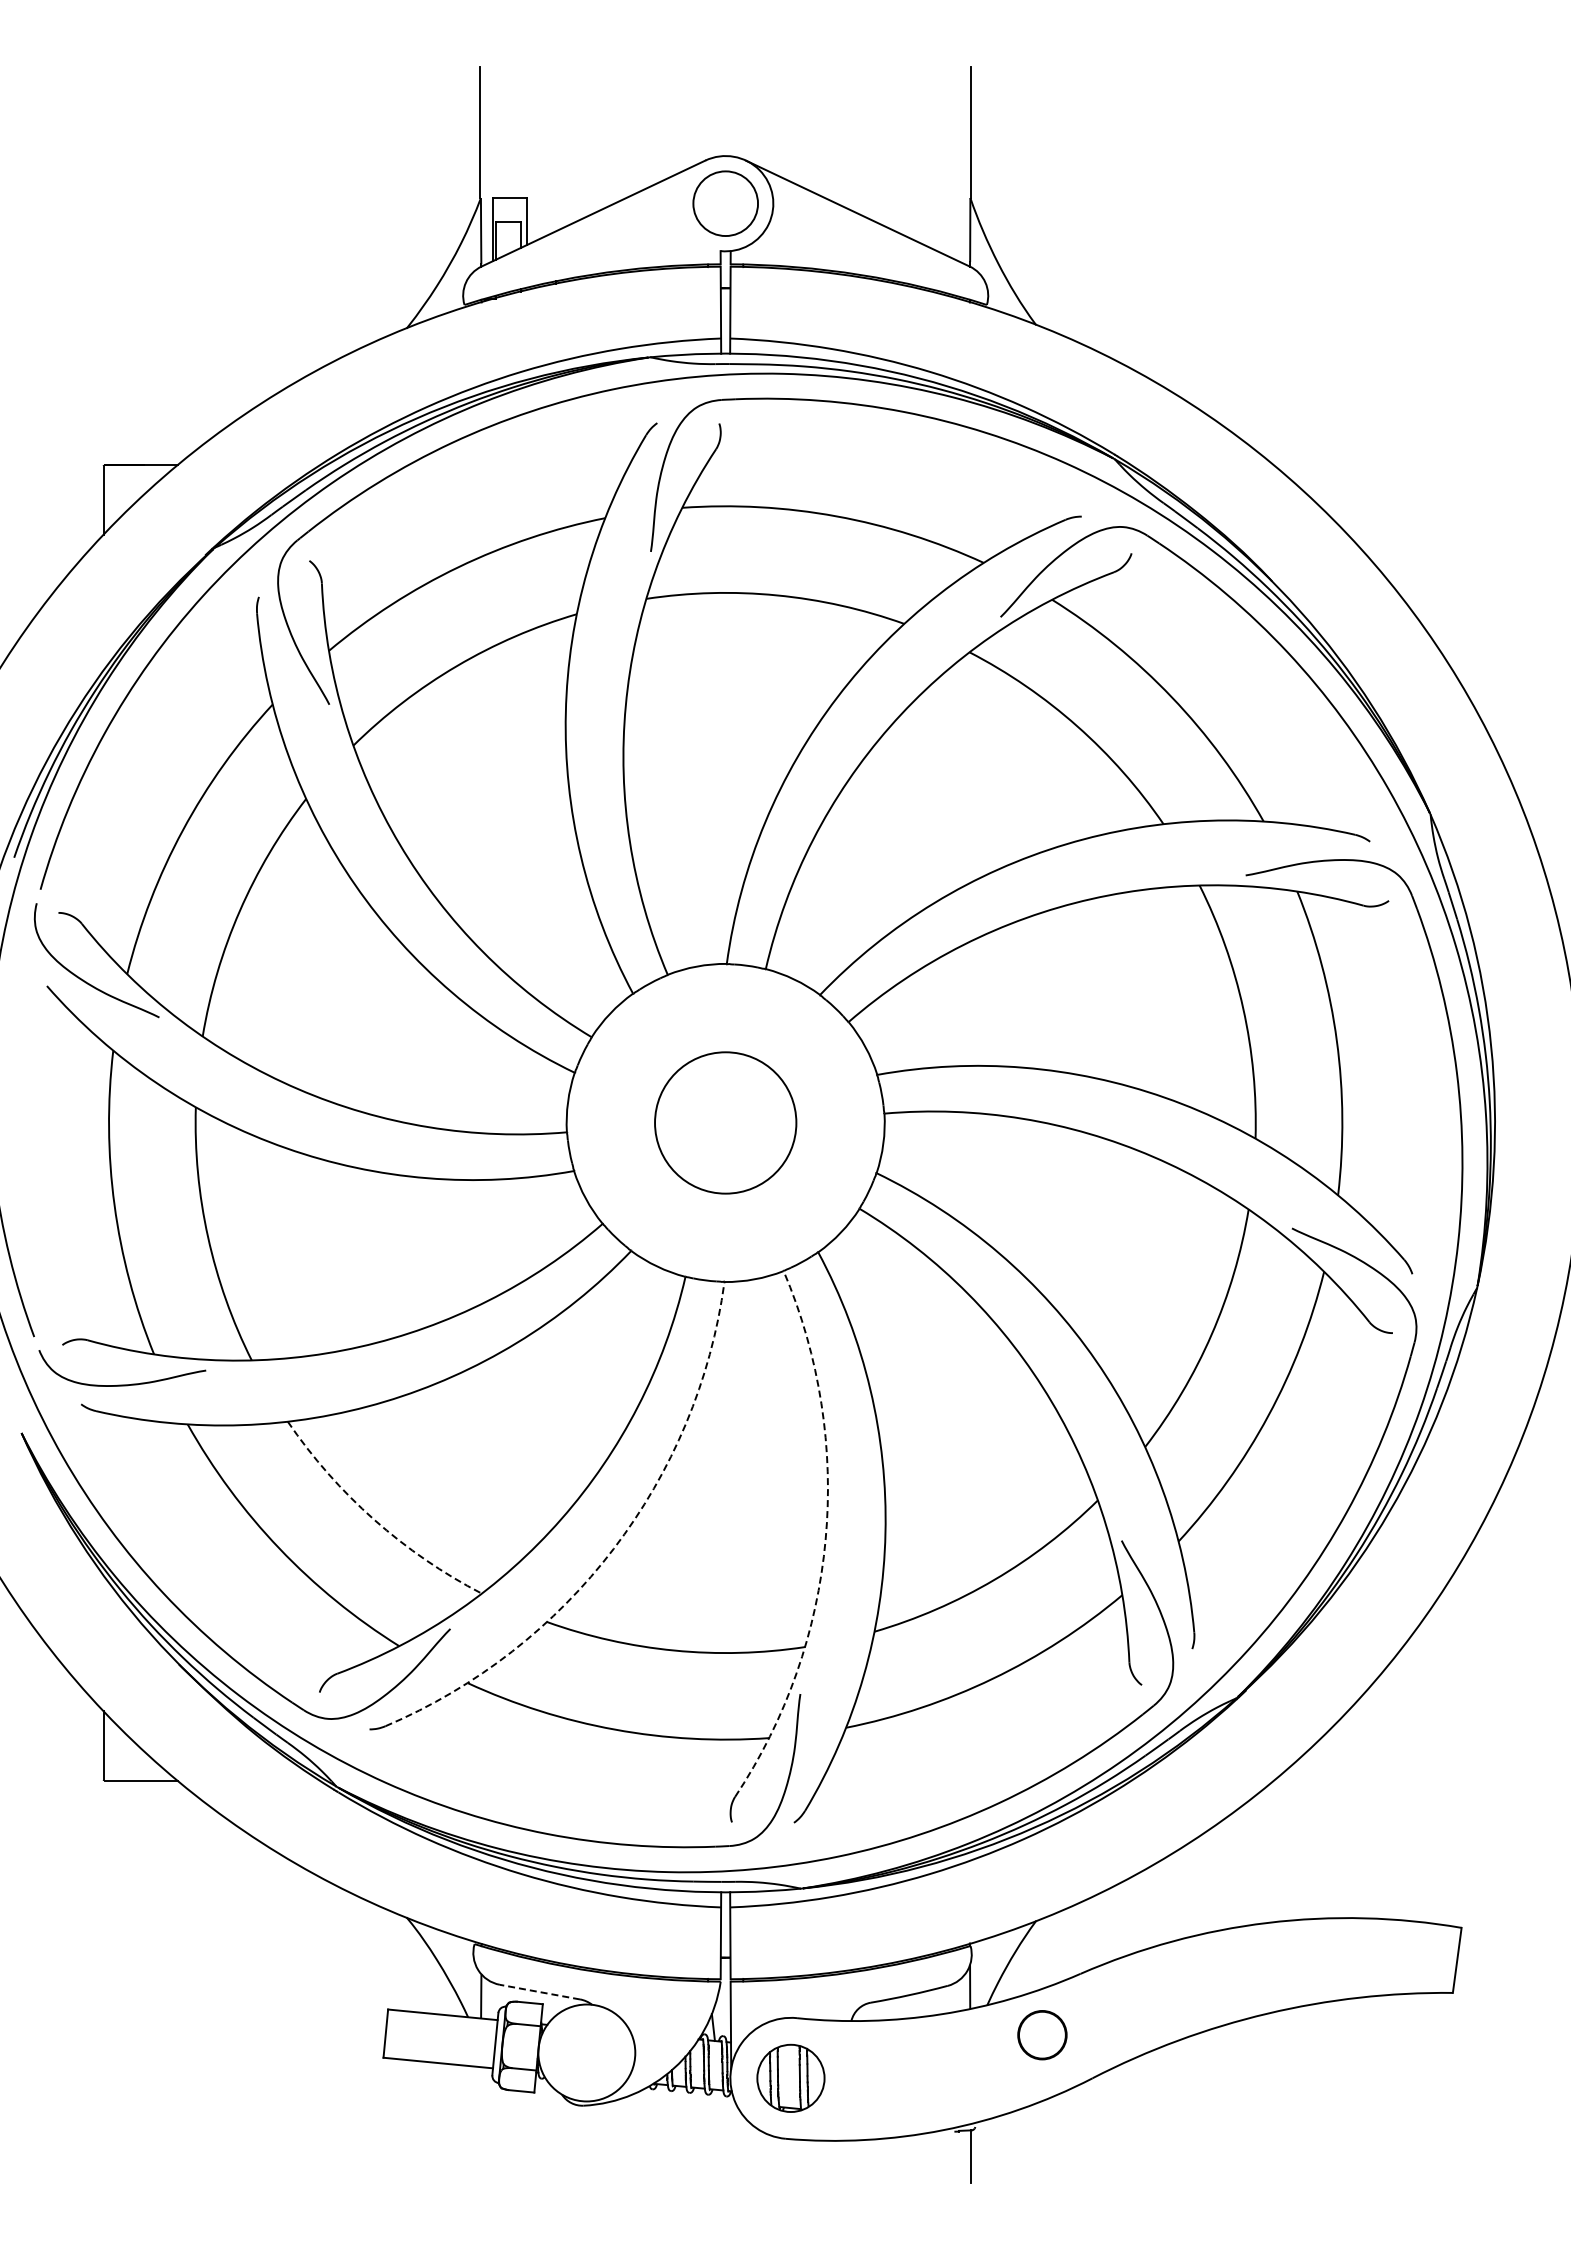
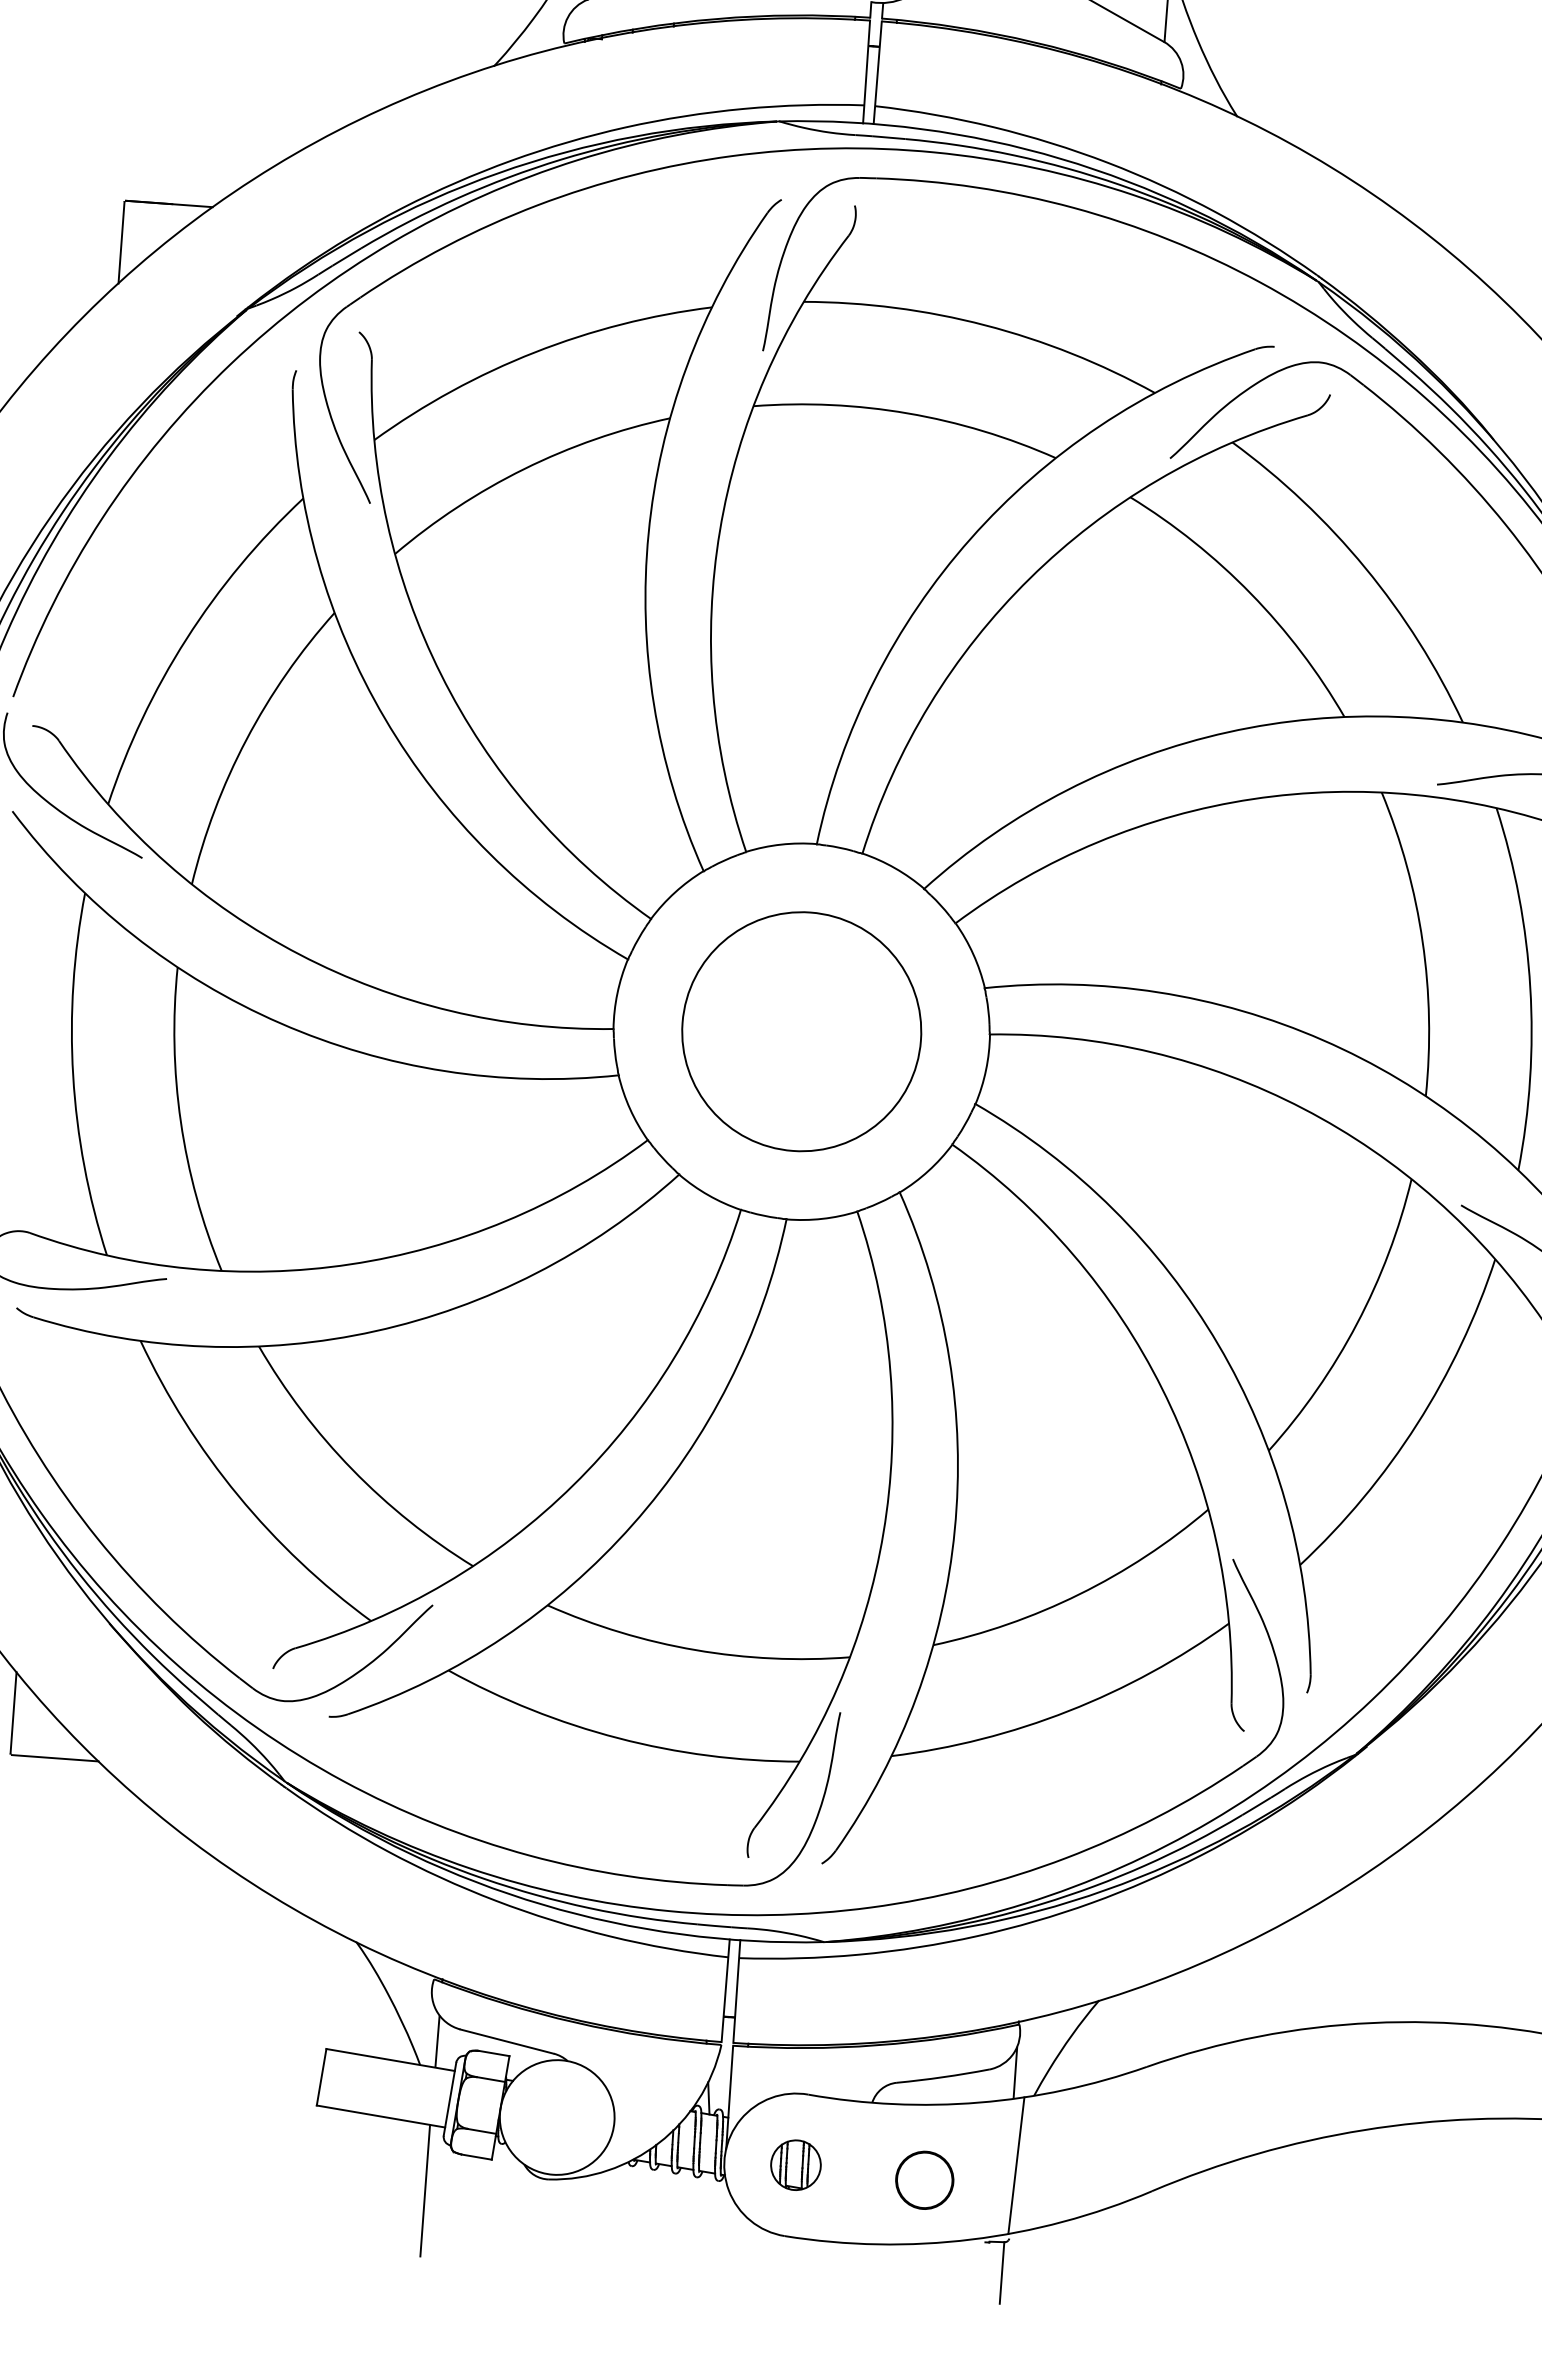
circle: (725, 1122) -> (801, 1031), size x1.43
arc: (374, 1519) -> (352, 1469), dashed -> solid
arc: (825, 1539) -> (883, 1532), dashed -> solid
arc: (613, 1548) -> (632, 1524), dashed -> solid
line: (539, 1992) -> (506, 2042), dashed -> solid
circle: (1042, 2035) -> (924, 2180), moved
line: (976, 2065) -> (1016, 2166), added
part: (790, 2078) -> (795, 2165), size x0.62
line: (480, 2122) -> (425, 2190), added

